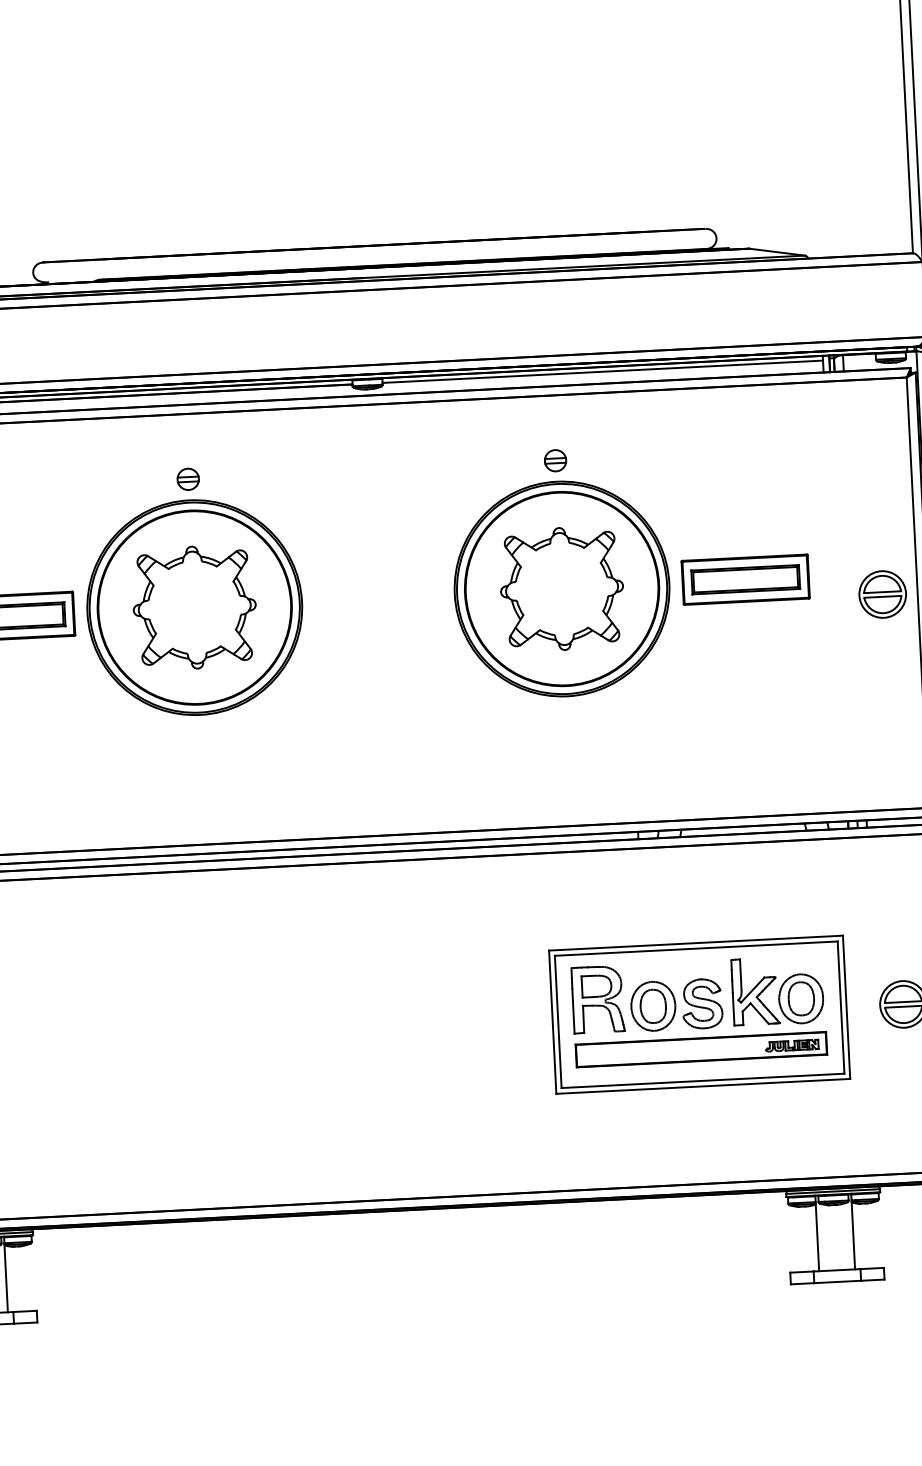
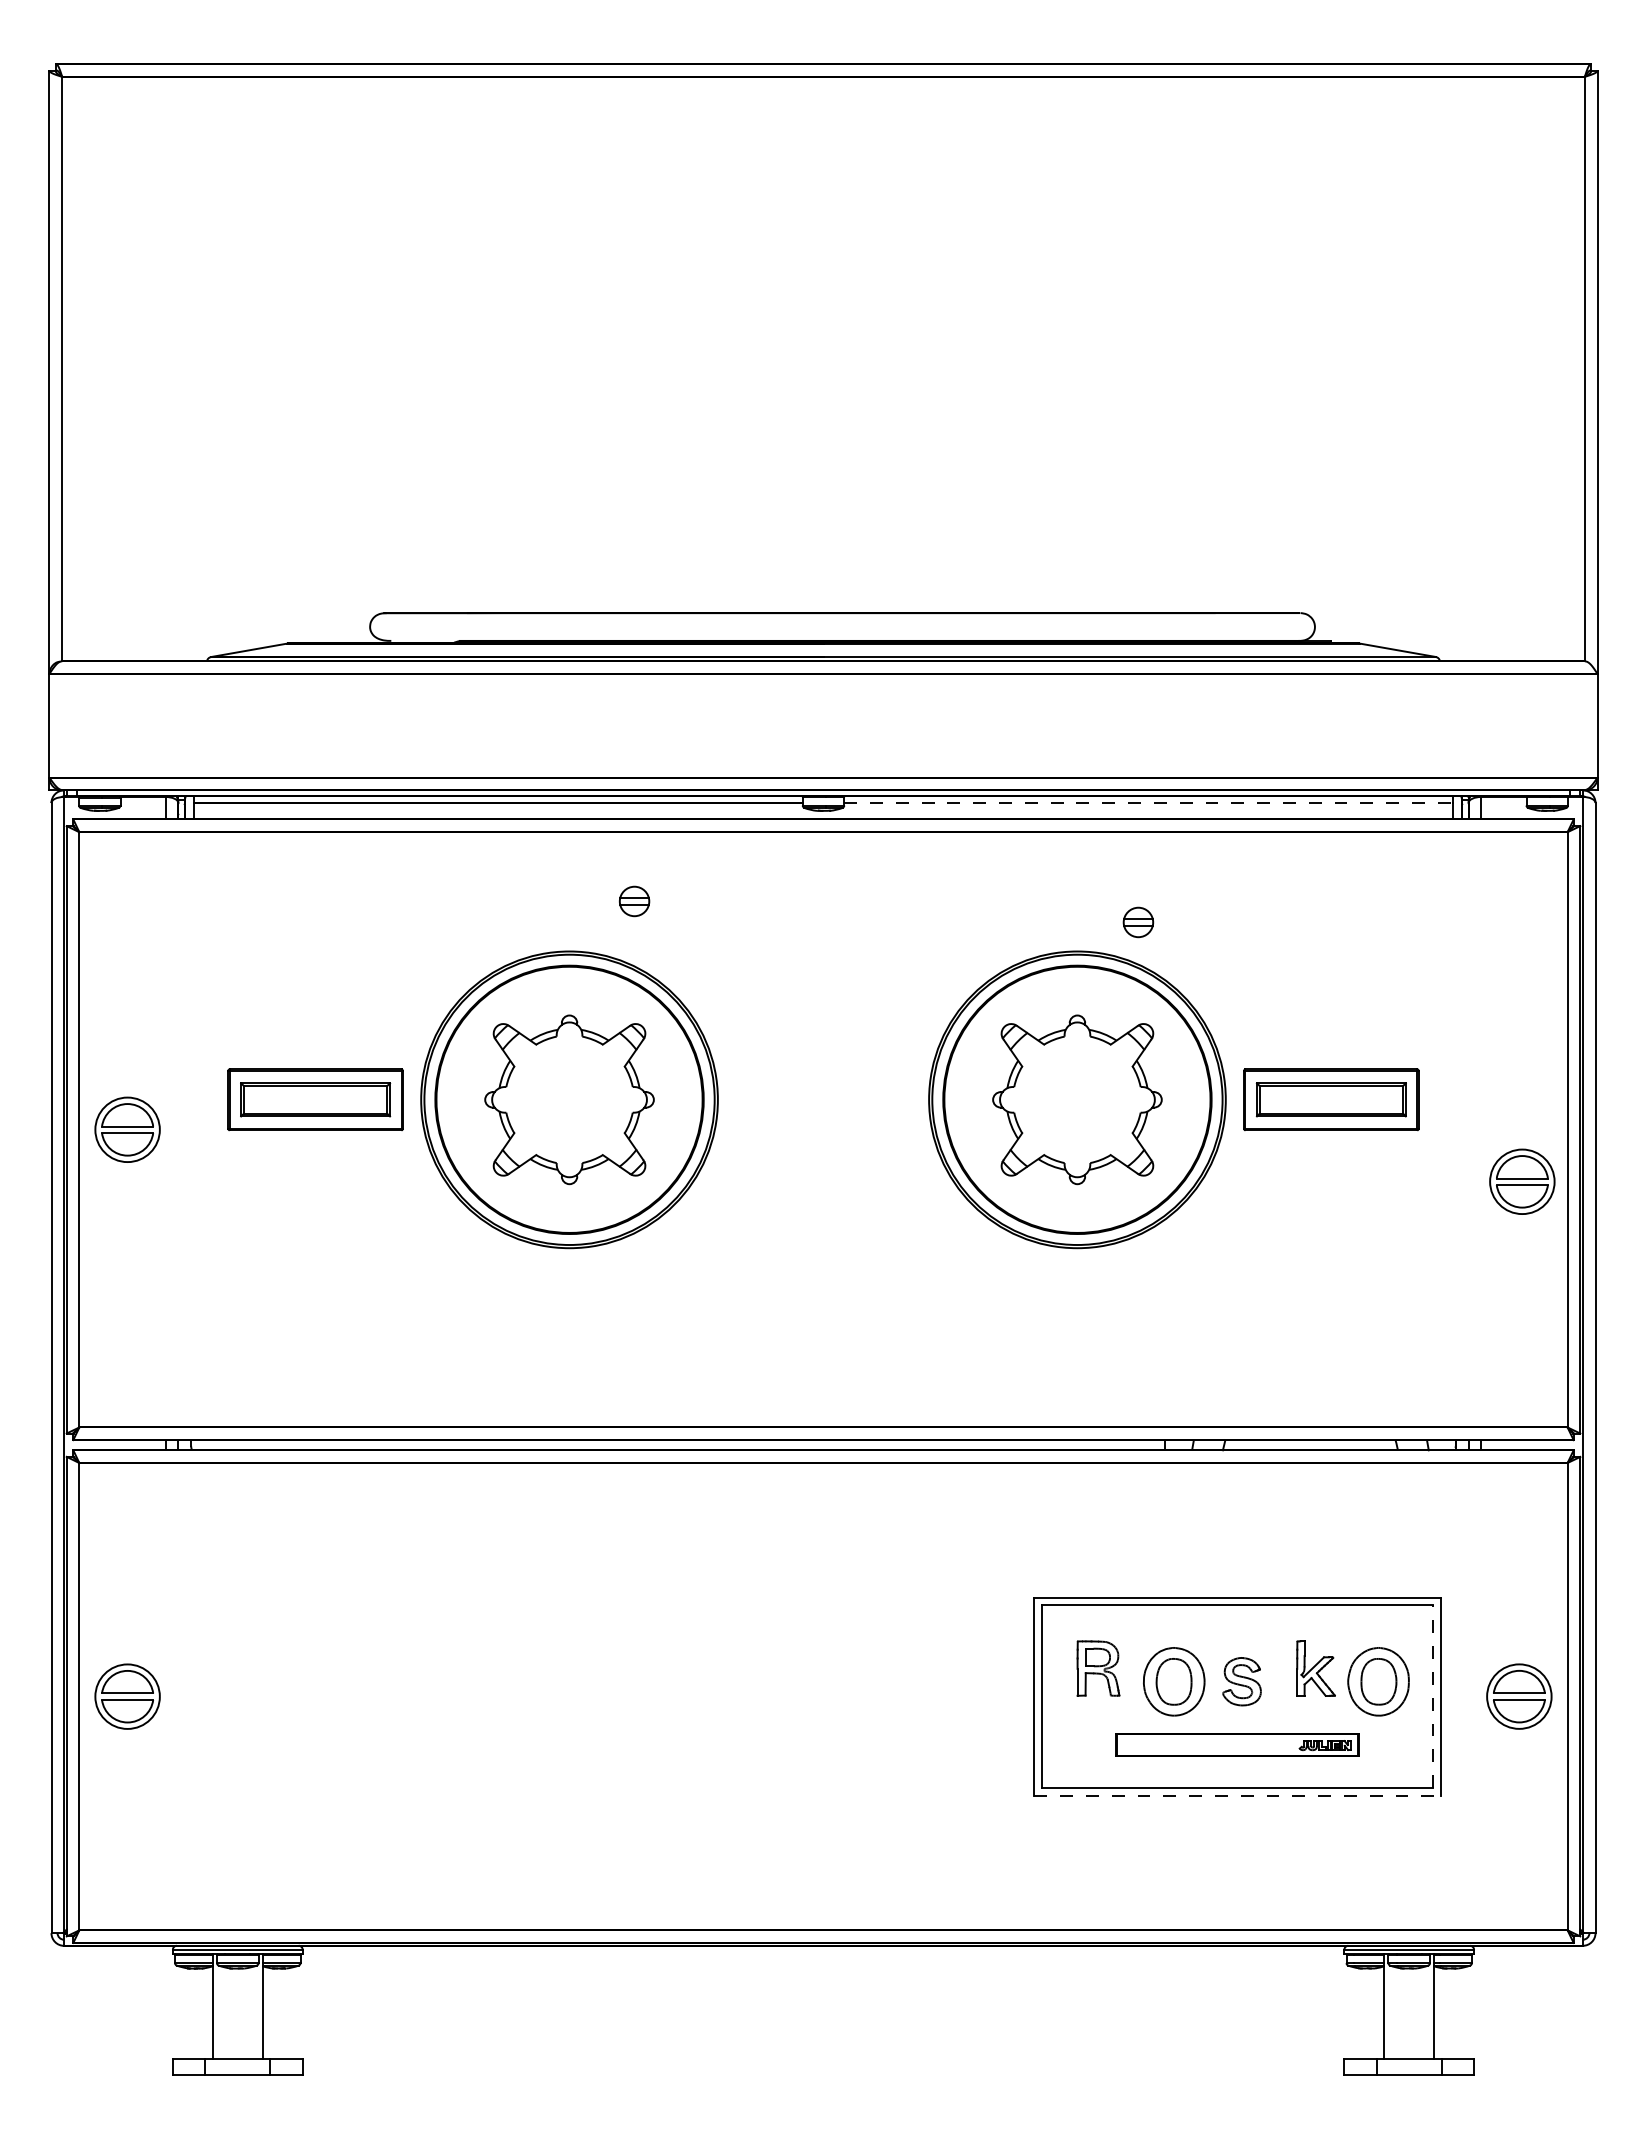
line: (602, 372) -> (1148, 803), solid -> dashed
part: (555, 460) -> (1138, 922), moved
part: (188, 479) -> (634, 901), moved
part: (882, 594) -> (1522, 1181), moved
part: (755, 991) -> (1315, 1668), size x0.6
part: (598, 999) -> (1098, 1668), size x0.6
part: (702, 1003) -> (1241, 1681), size x0.7
line: (841, 1007) -> (1433, 1696), solid -> dashed
part: (701, 1049) -> (1237, 1744), size x0.7
line: (703, 1086) -> (1237, 1795), solid -> dashed

